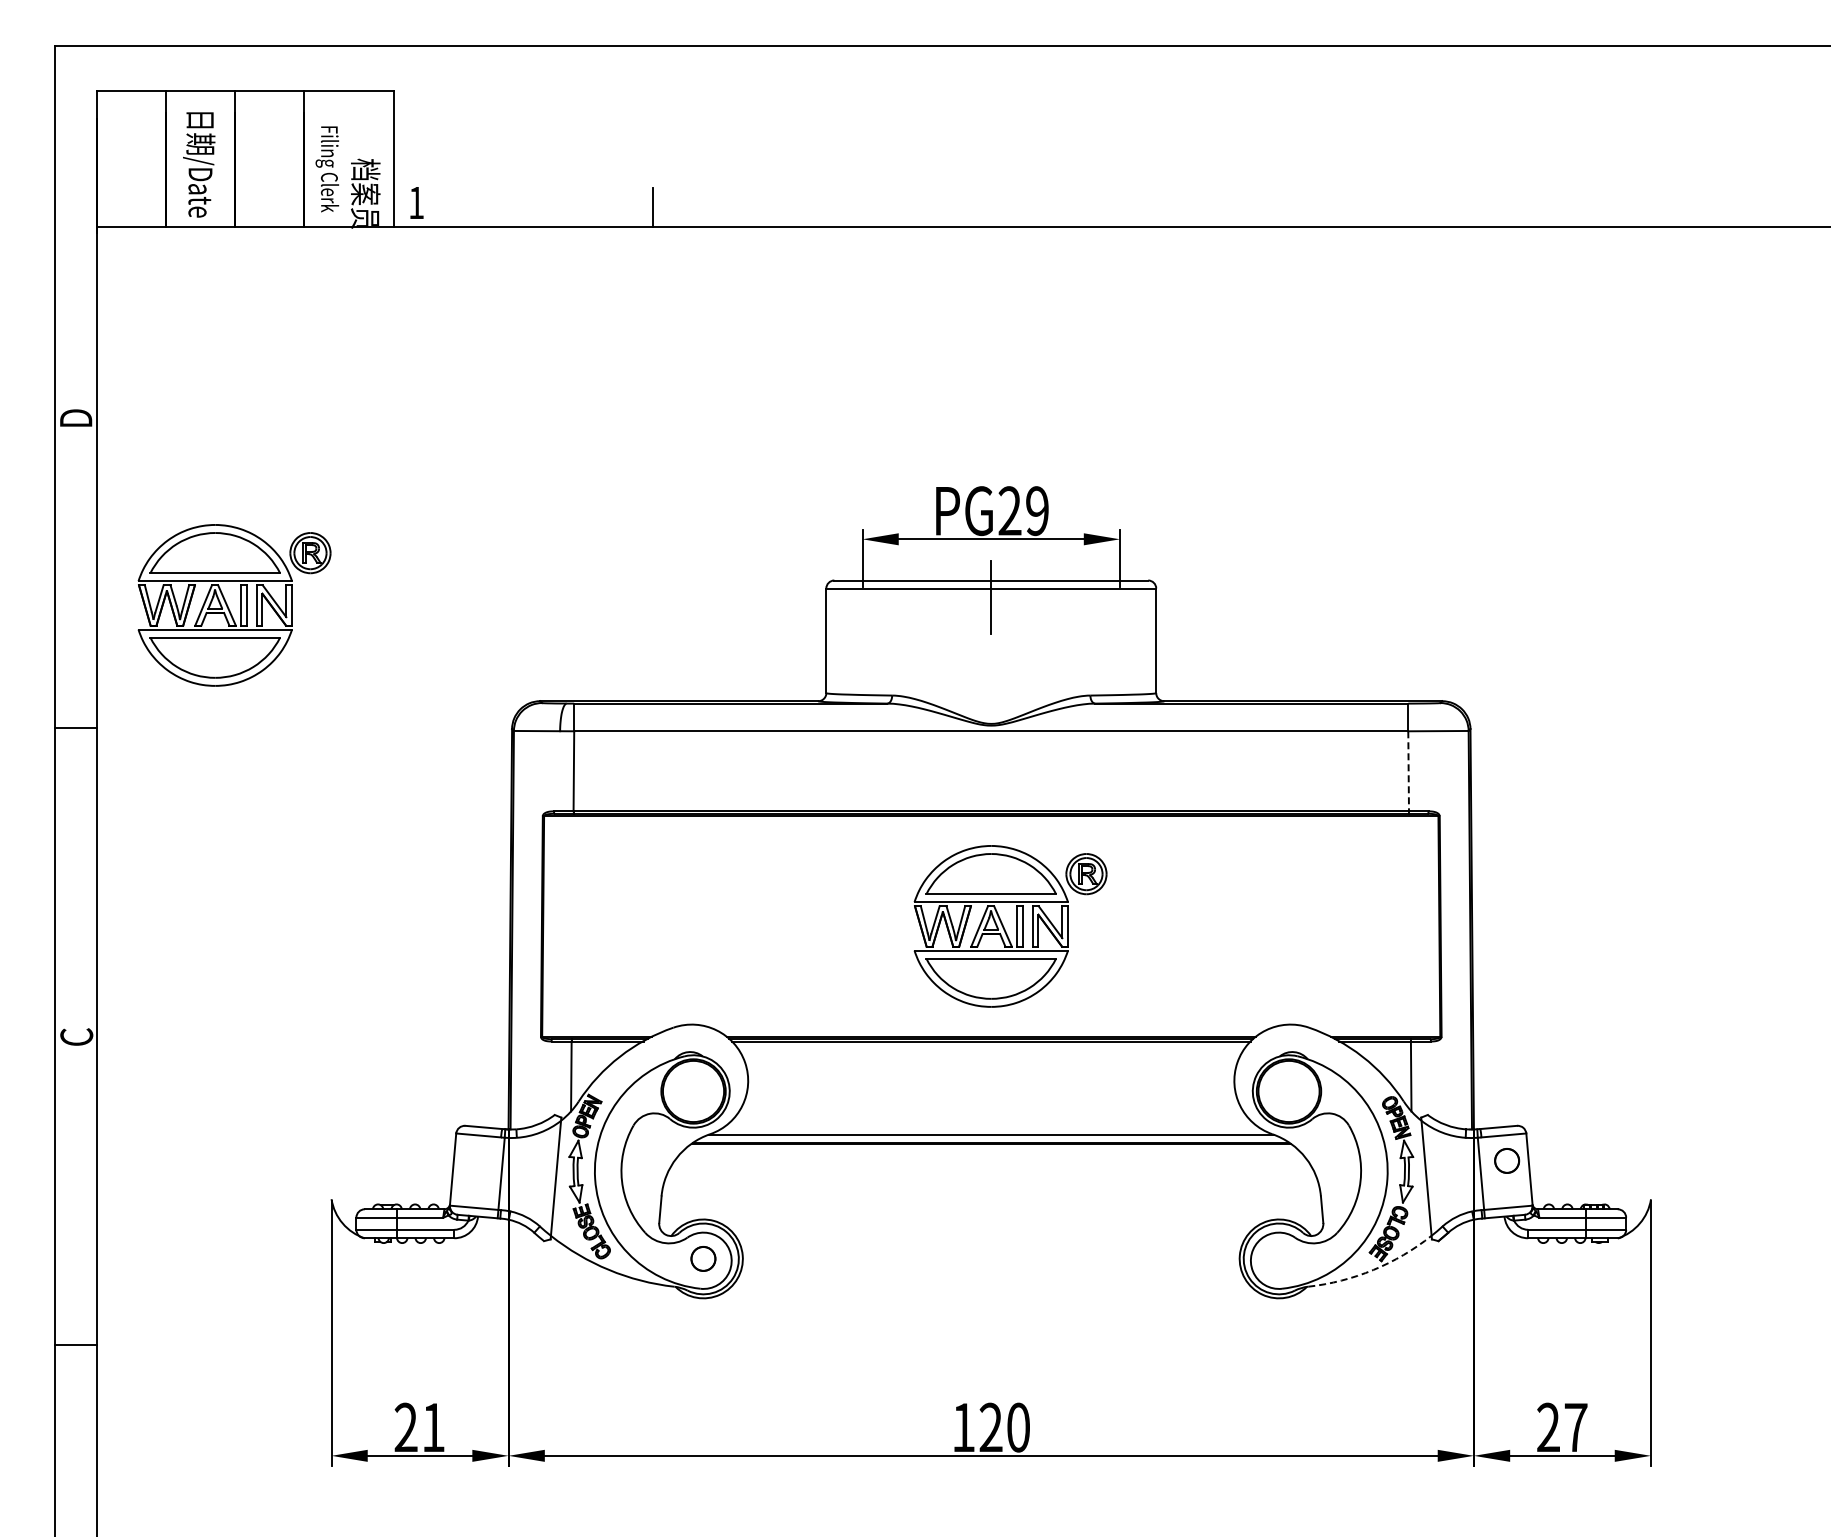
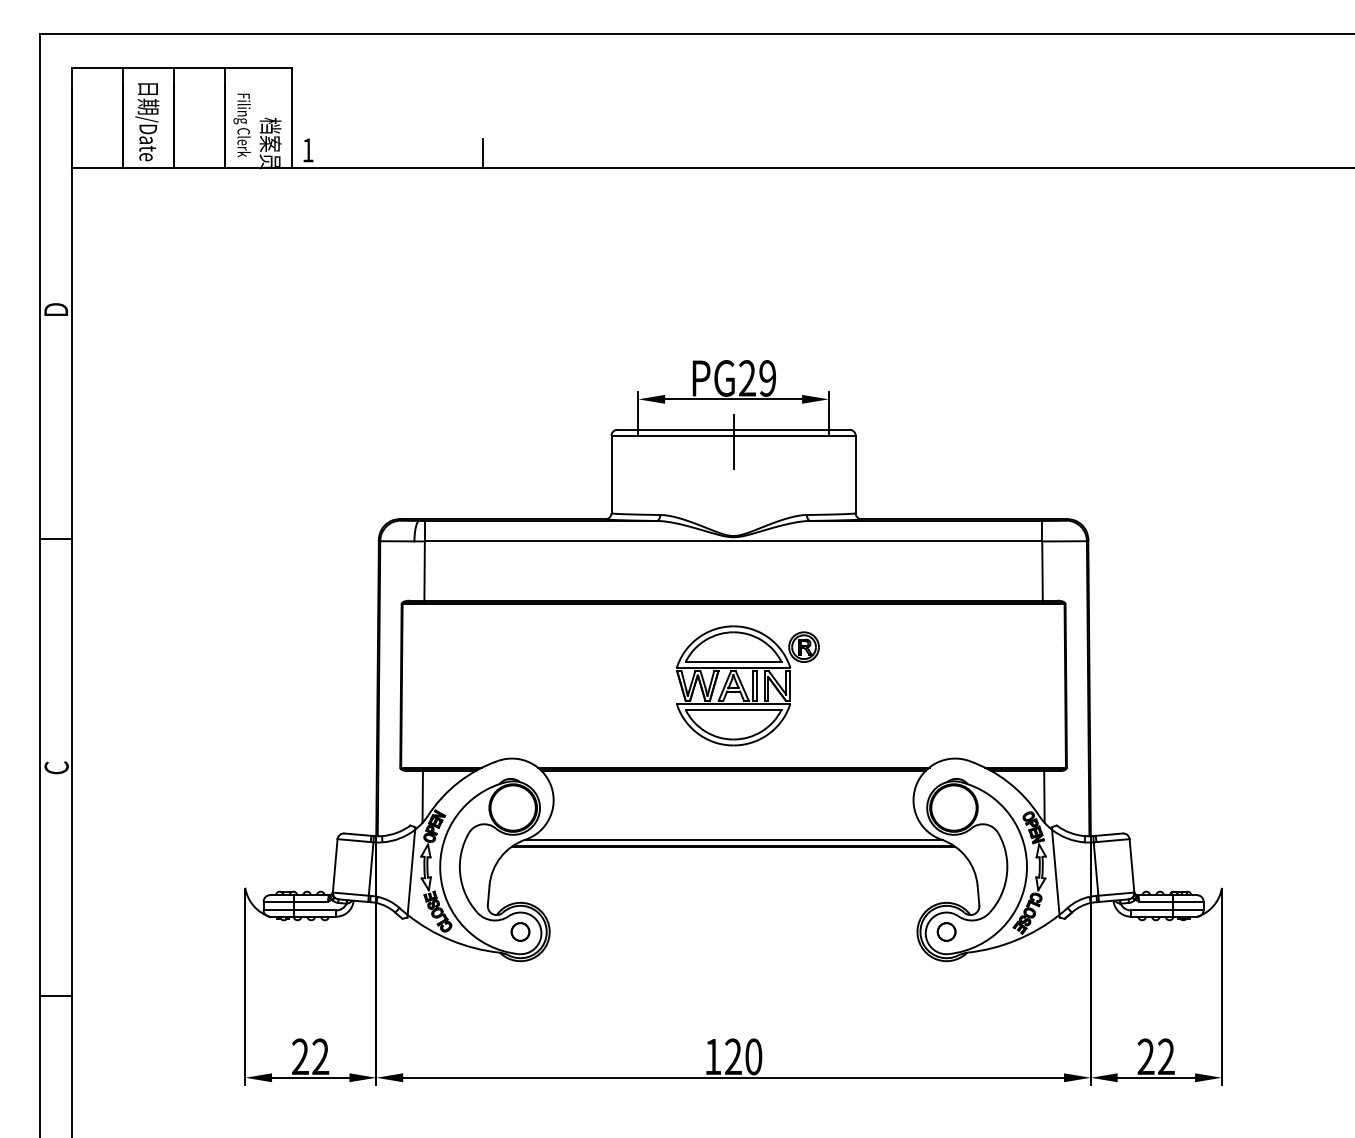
part: (234, 605) -> (173, 448), removed
line: (1408, 771) -> (1042, 571), dashed -> solid
circle: (1507, 1160) -> (946, 931), moved
arc: (1373, 1269) -> (1016, 939), dashed -> solid
text: (433, 1426) -> (320, 1056), 21 -> 22
text: (1575, 1426) -> (1166, 1056), 27 -> 22

